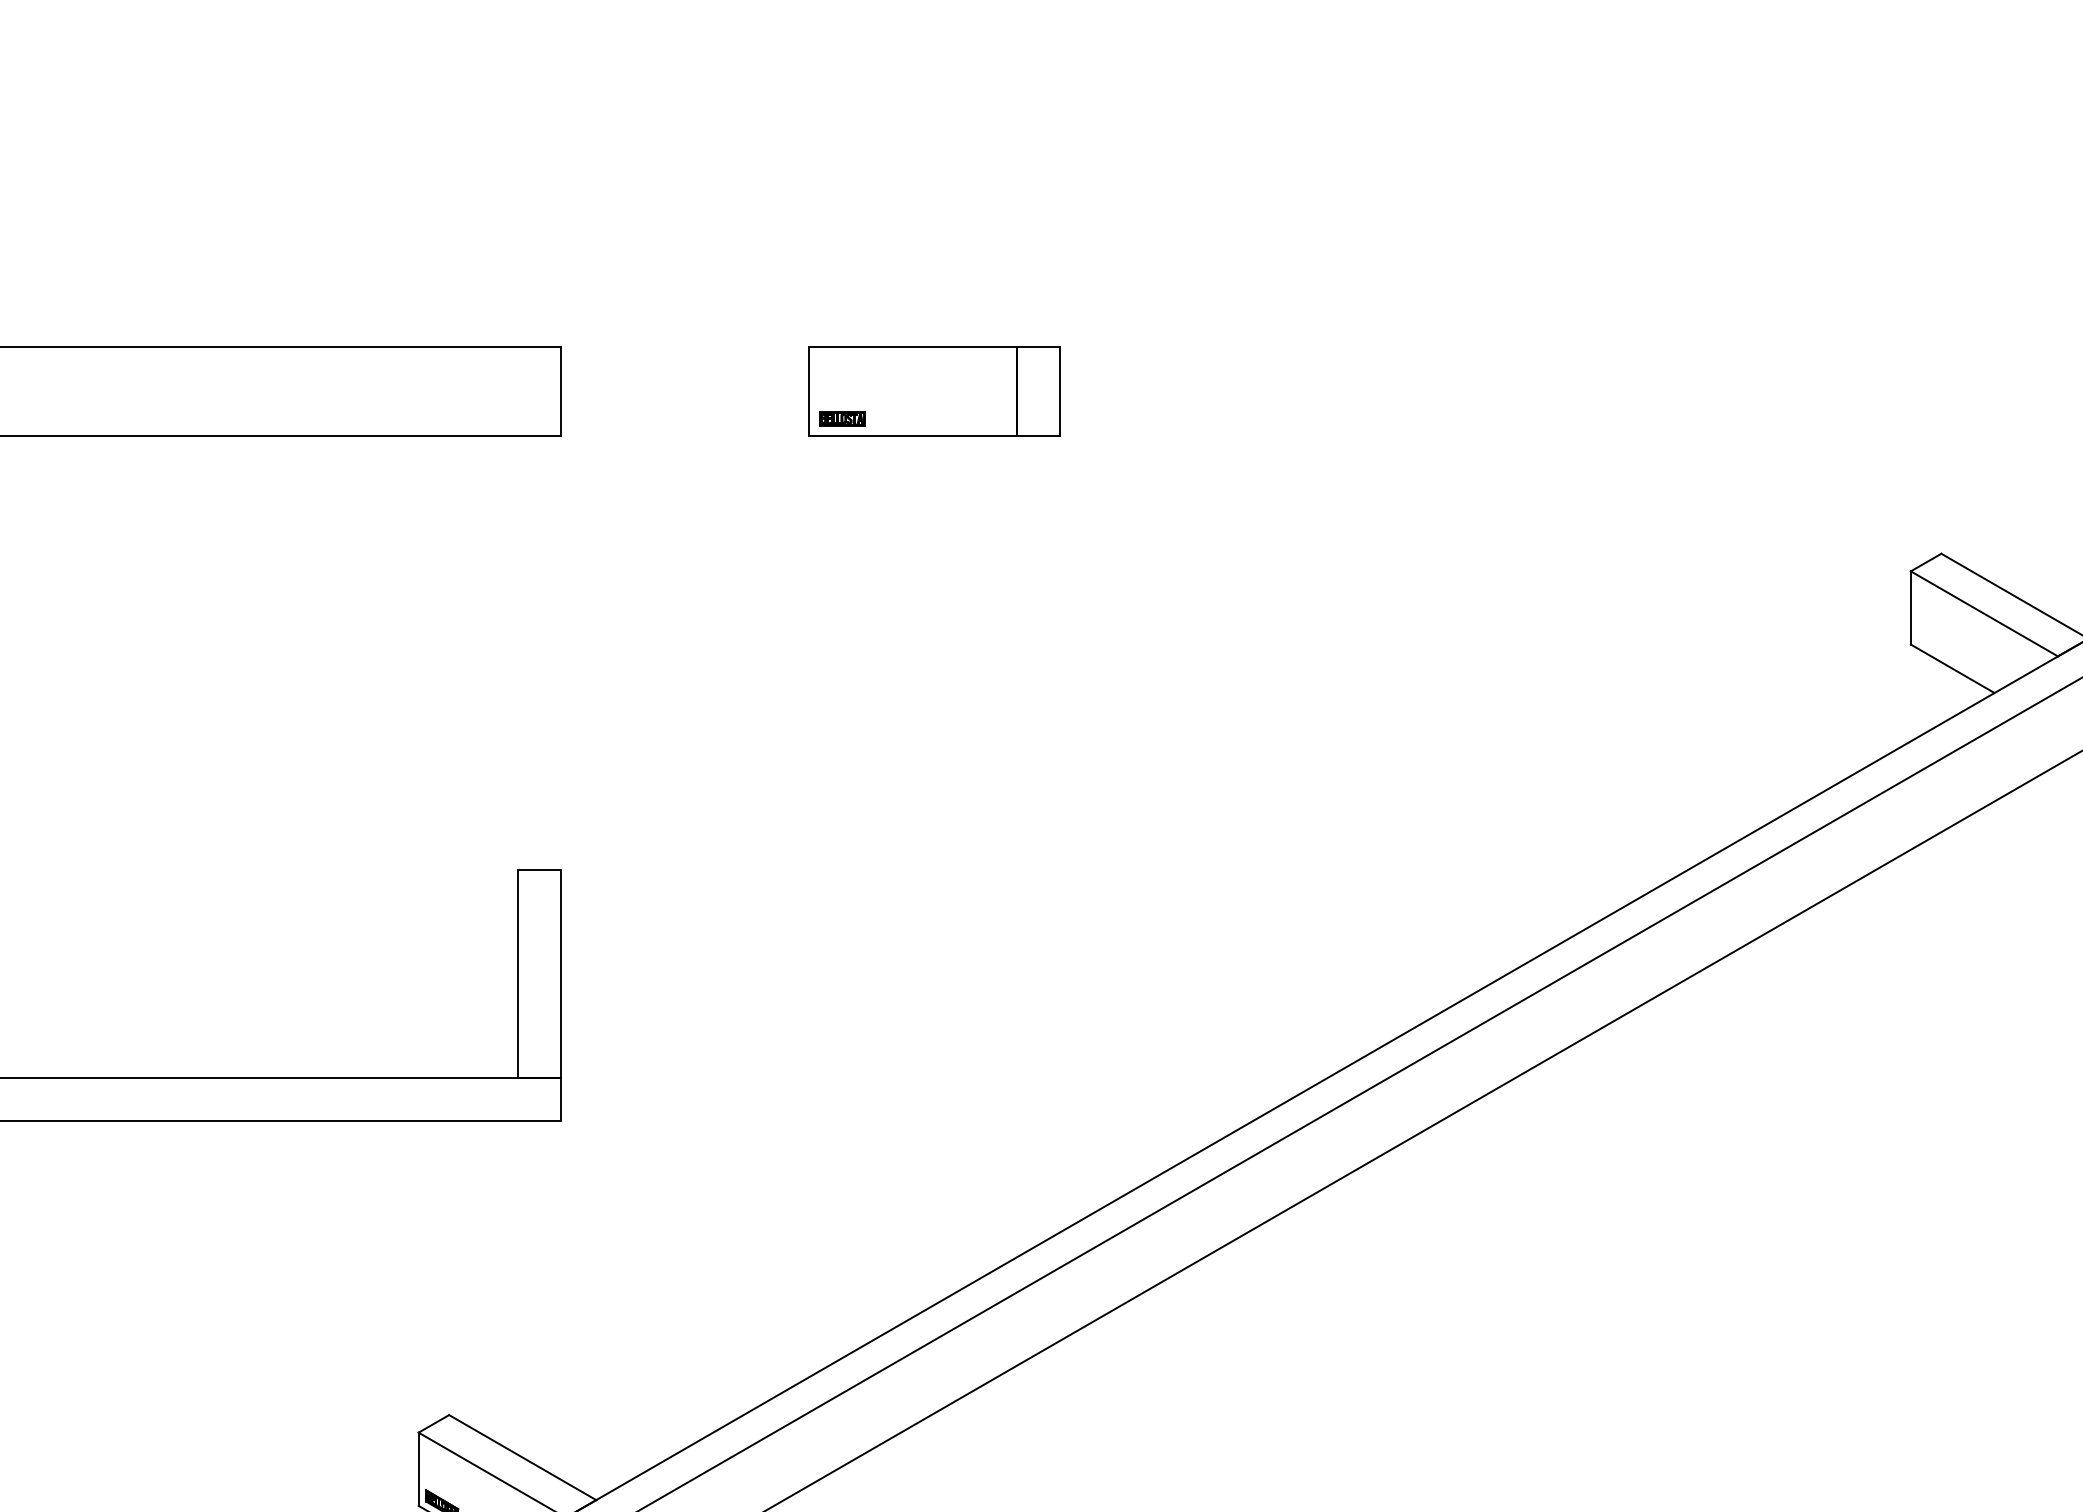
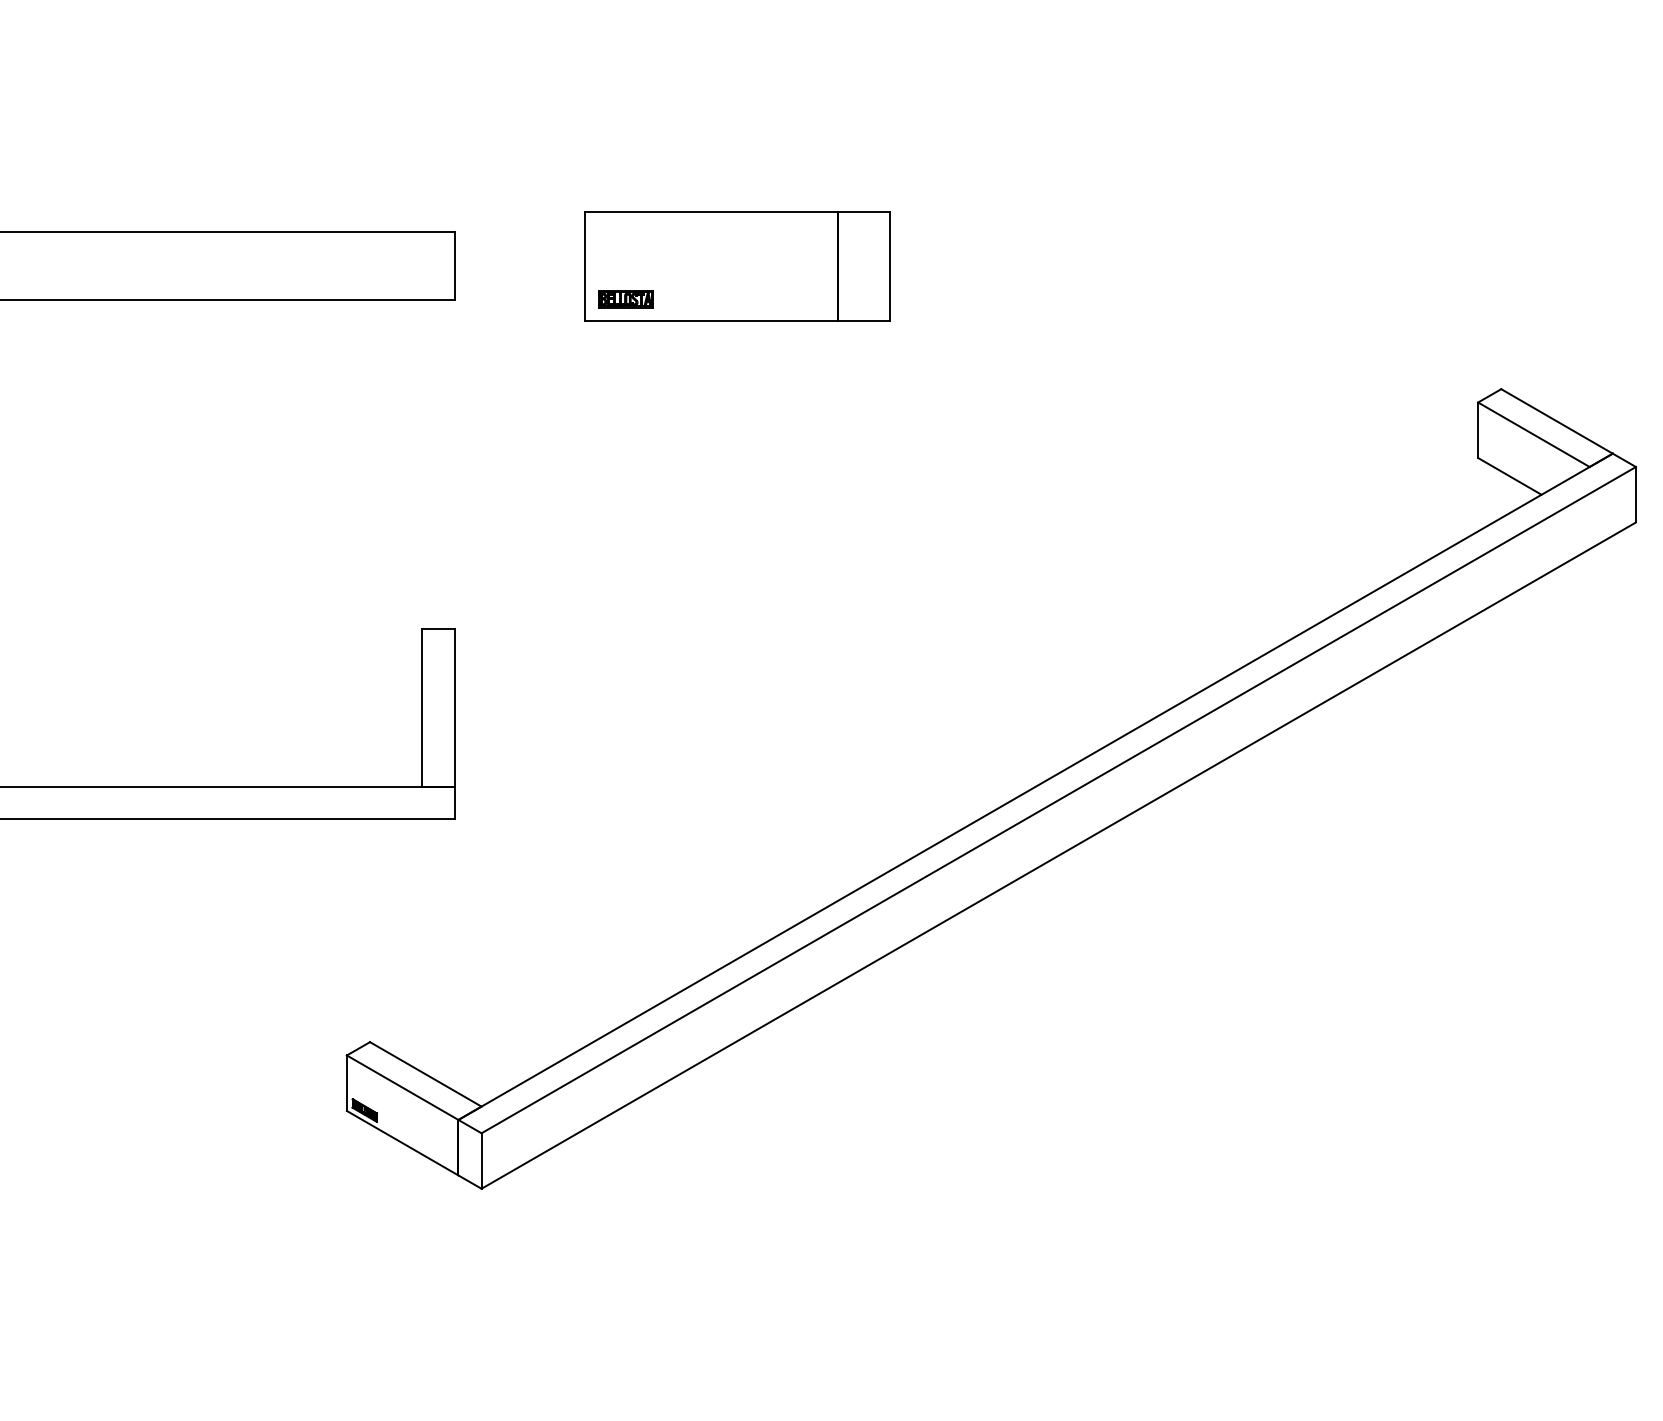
part: (933, 390) -> (737, 265), size x1.6

